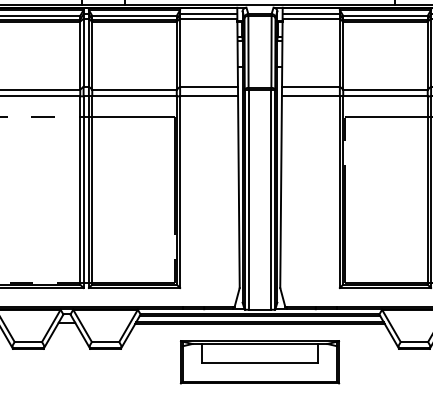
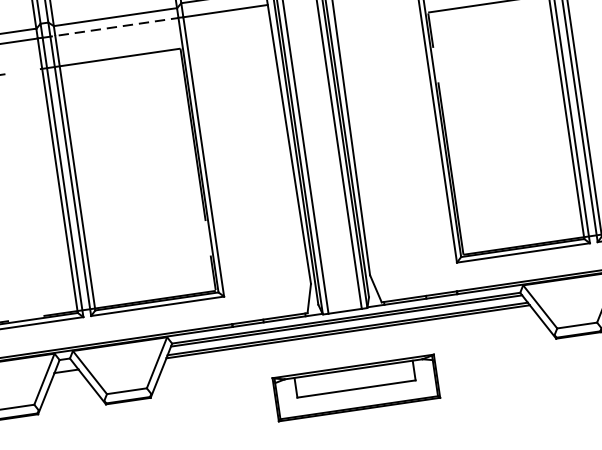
line: (130, 96) -> (111, 27), solid -> dashed
part: (259, 362) -> (355, 388), size x0.7

